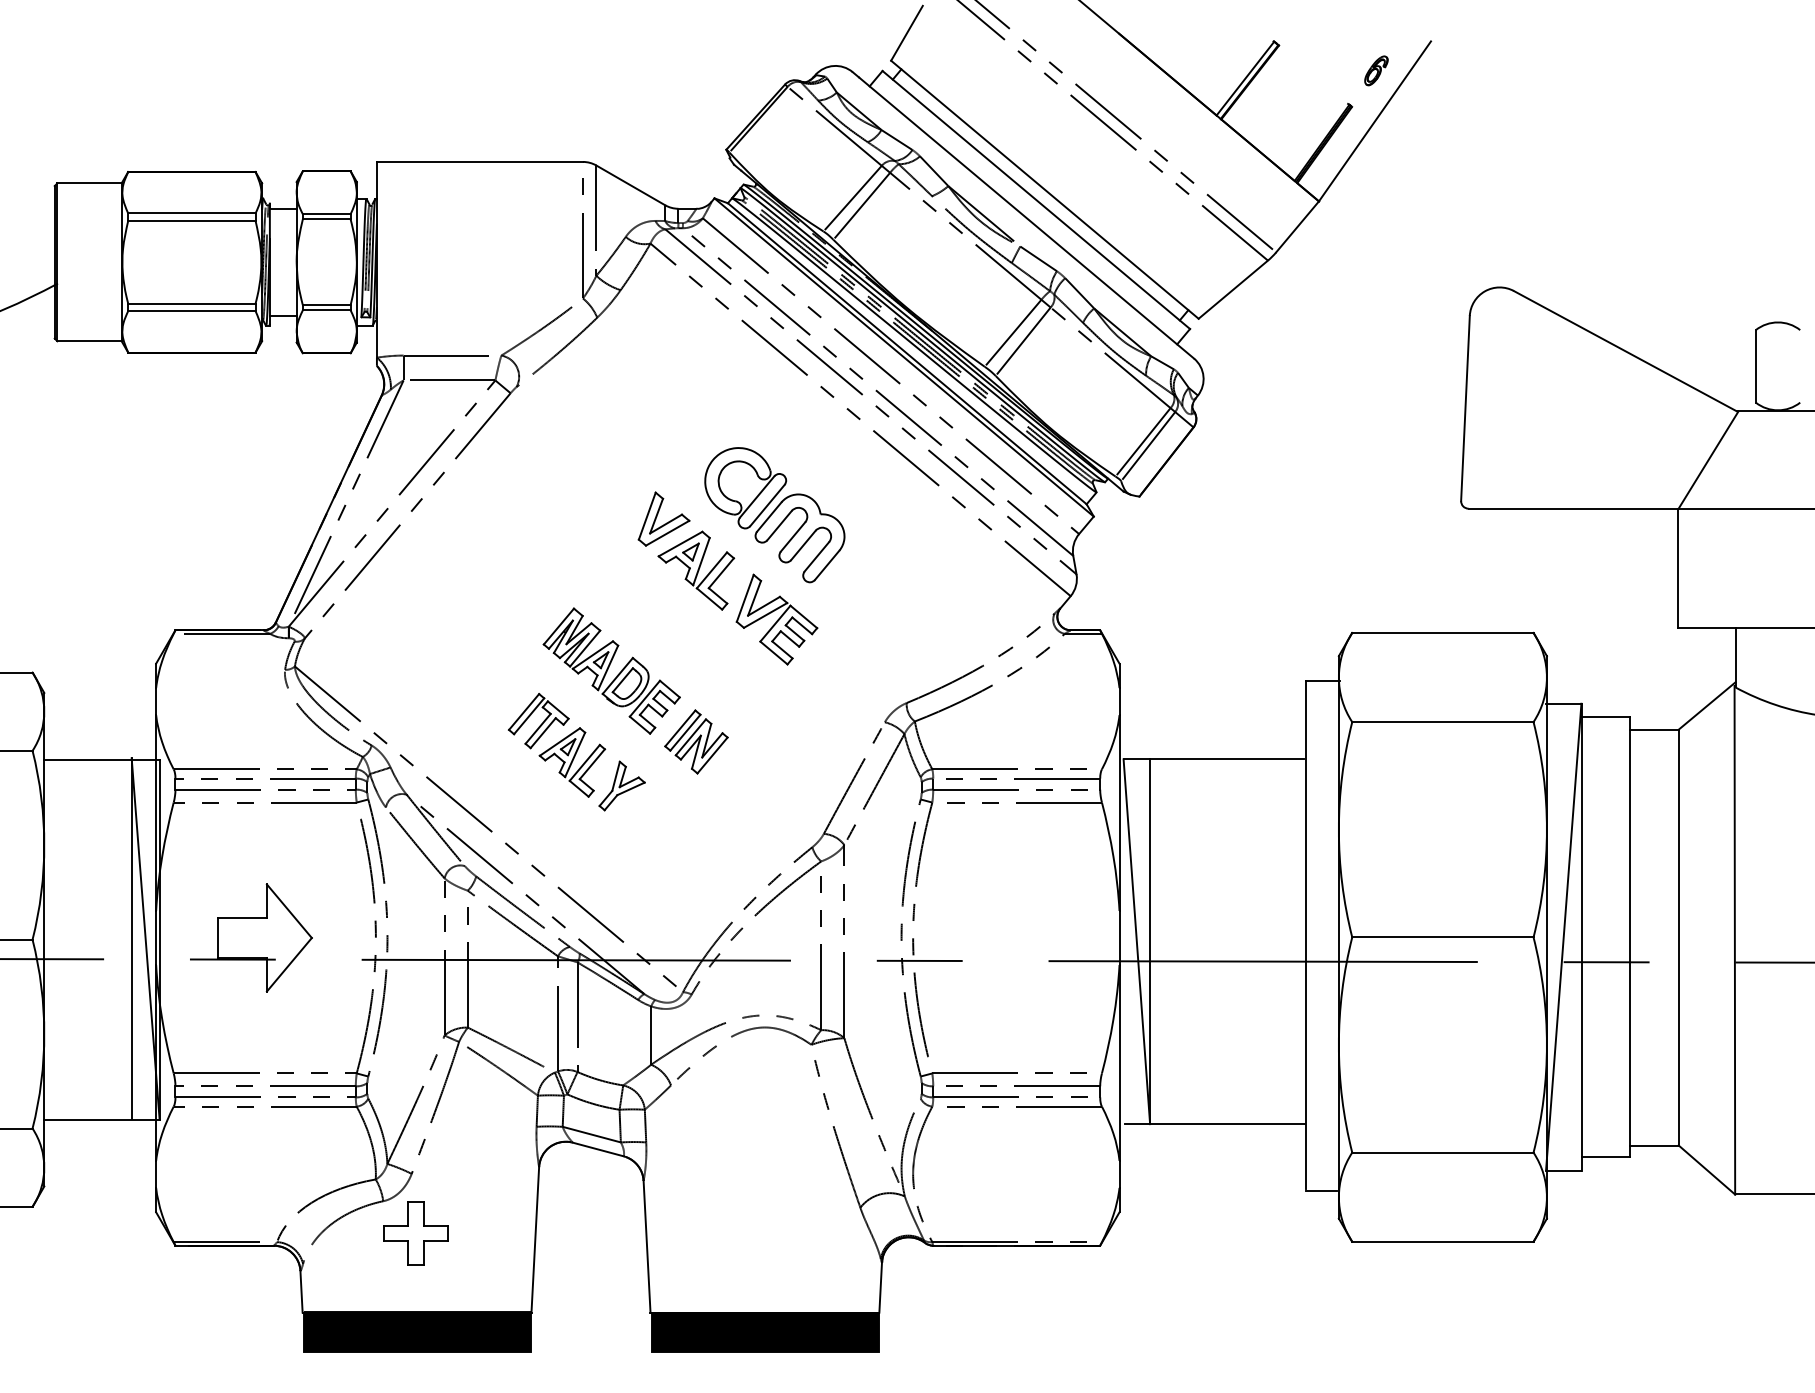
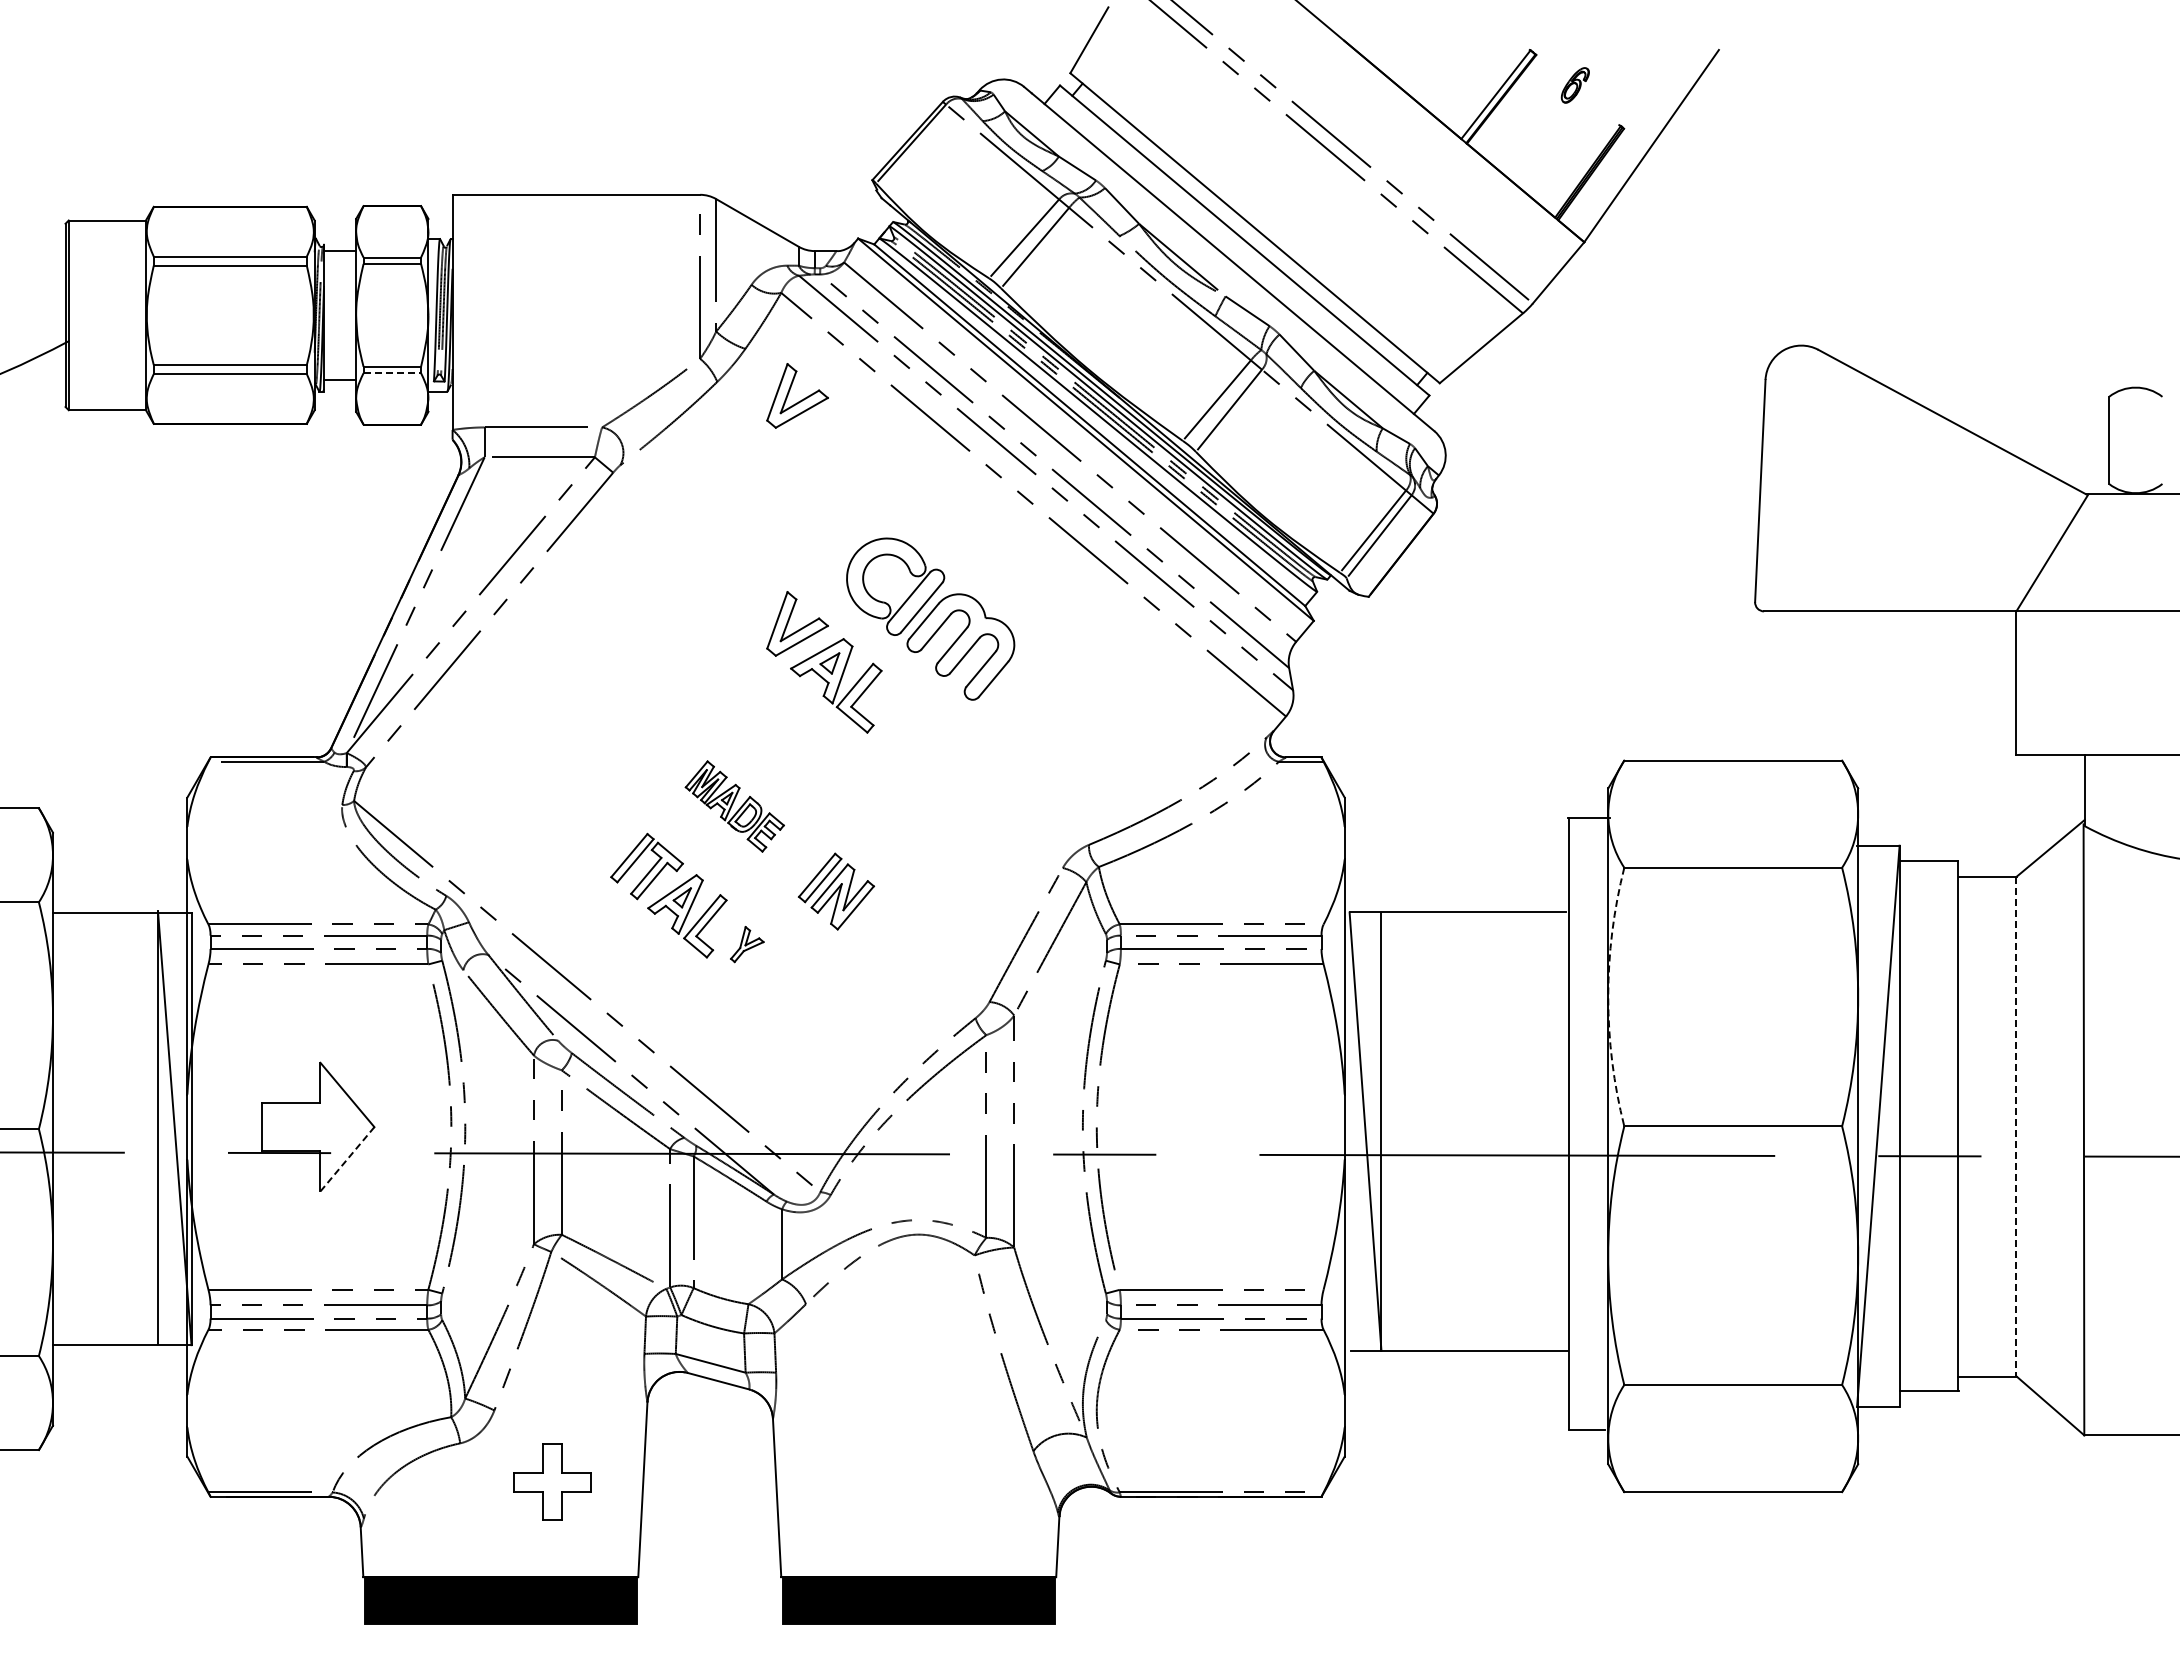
part: (1375, 70) -> (1574, 85), moved
line: (326, 310) -> (392, 373), solid -> dashed
part: (664, 328) -> (797, 395), added
part: (776, 619) -> (932, 744), removed
part: (611, 671) -> (734, 806), size x0.6
part: (622, 785) -> (747, 944), size x0.6
arc: (1339, 830) -> (1608, 997), solid -> dashed
line: (1678, 938) -> (2016, 1127), solid -> dashed
line: (289, 964) -> (347, 1159), solid -> dashed
part: (415, 1232) -> (552, 1481), moved

